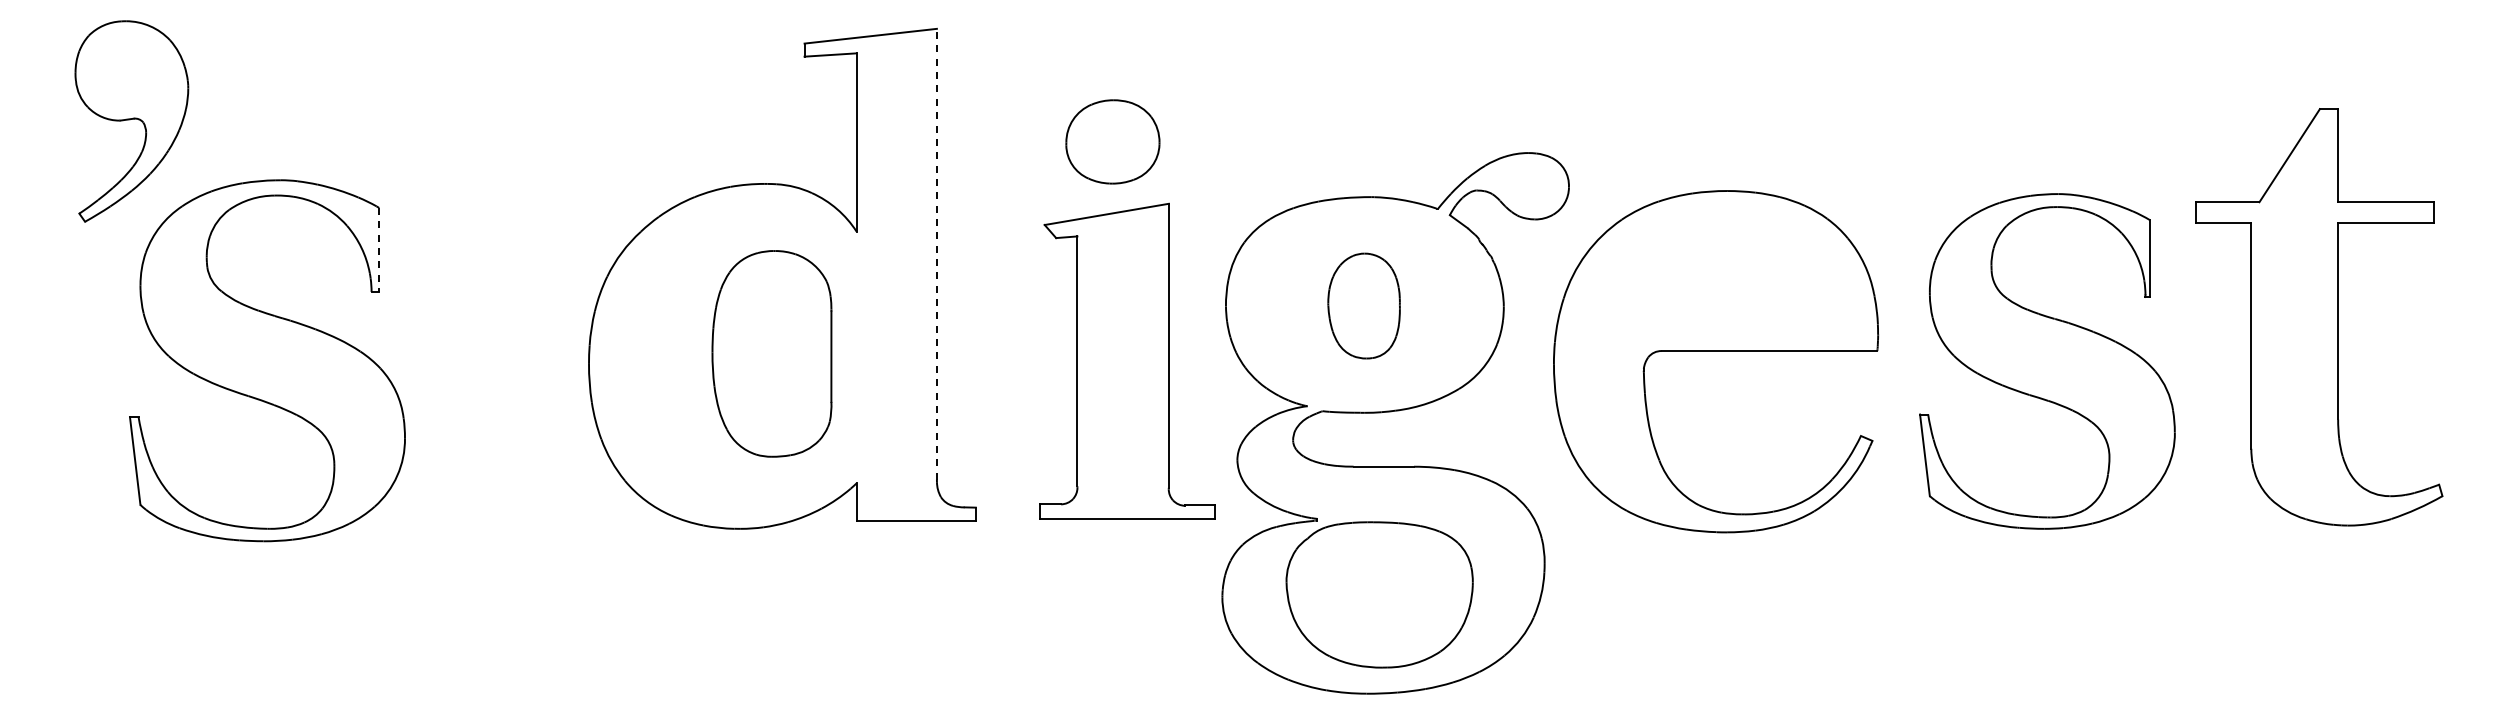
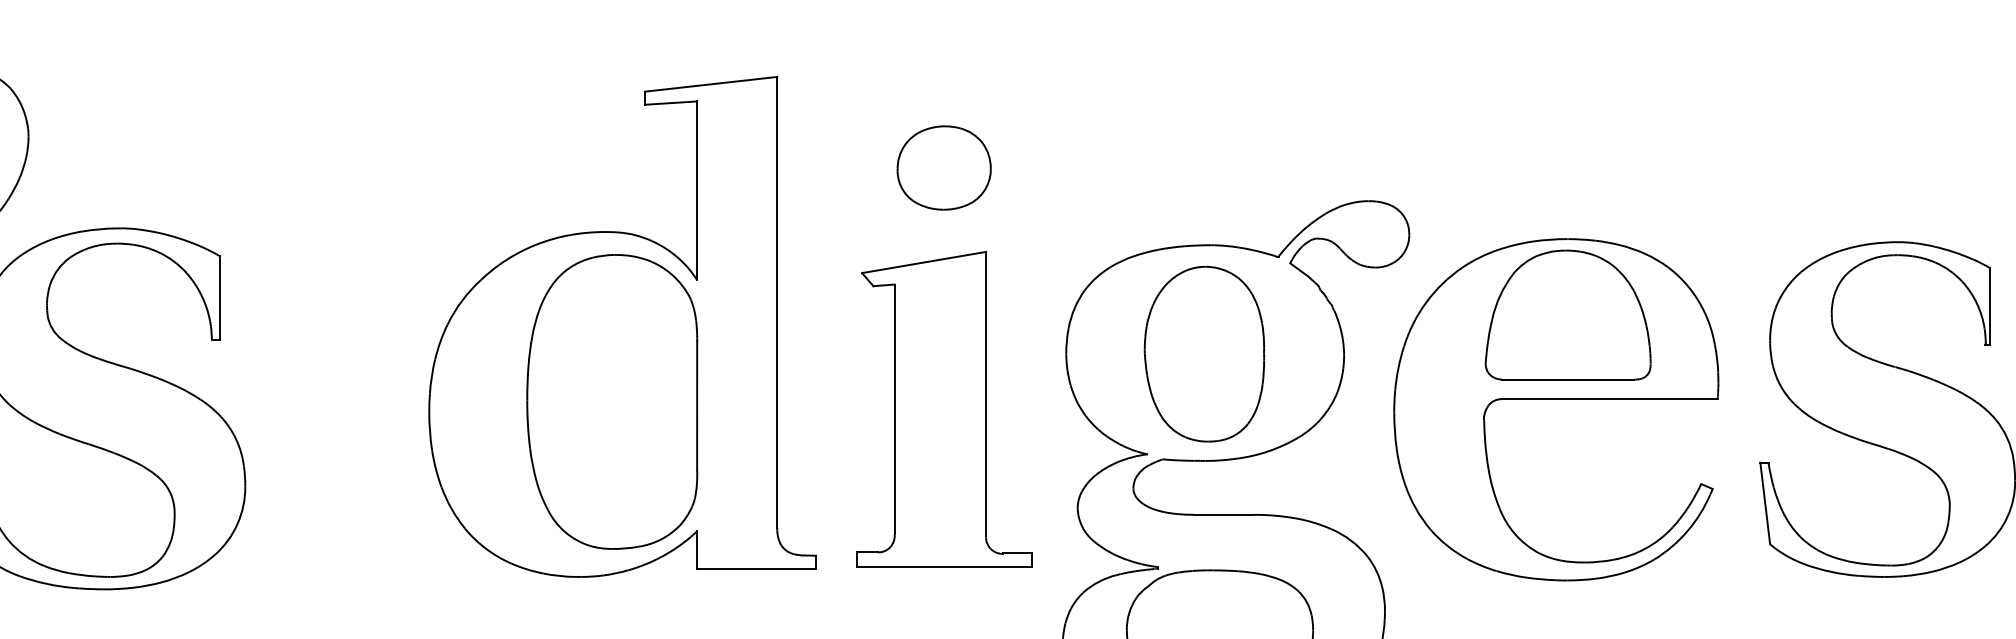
part: (1112, 141) -> (943, 167), moved
line: (379, 250) -> (219, 298), dashed -> solid
line: (936, 253) -> (776, 301), dashed -> solid
part: (1727, 266) -> (1567, 314), added
part: (1363, 305) -> (1203, 353), size x1.67
part: (771, 353) -> (611, 401), size x1.43
part: (1127, 360) -> (944, 408), moved

